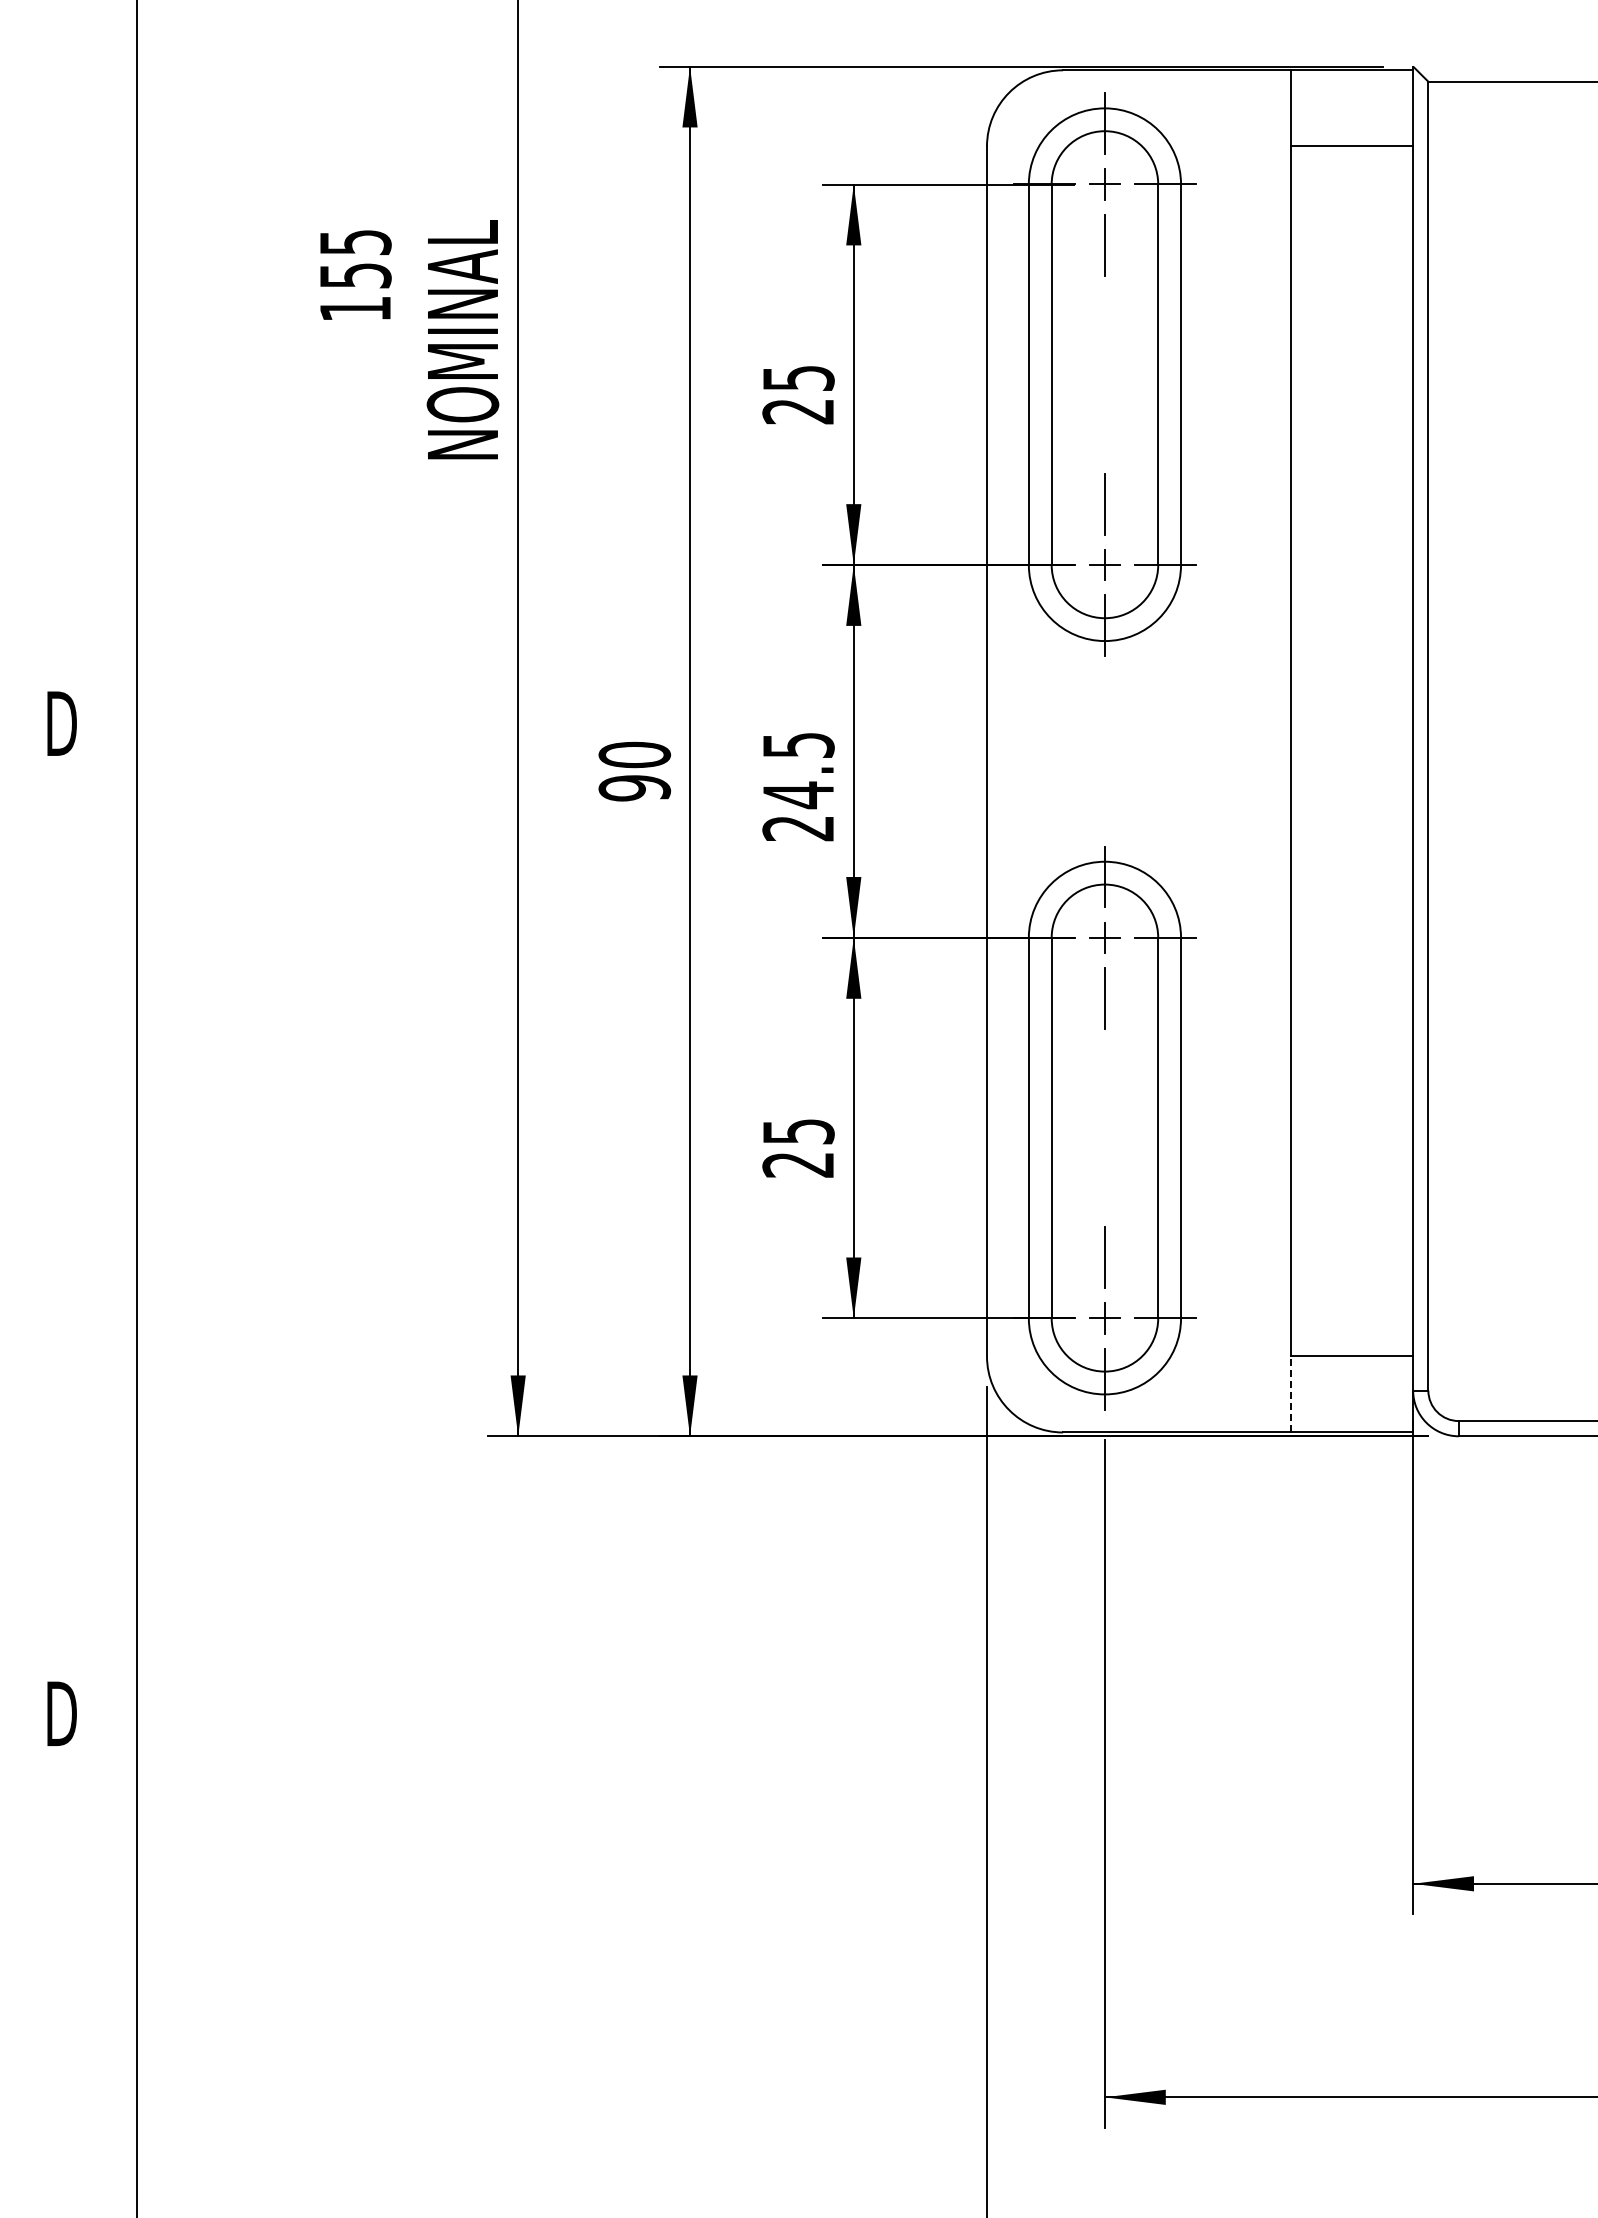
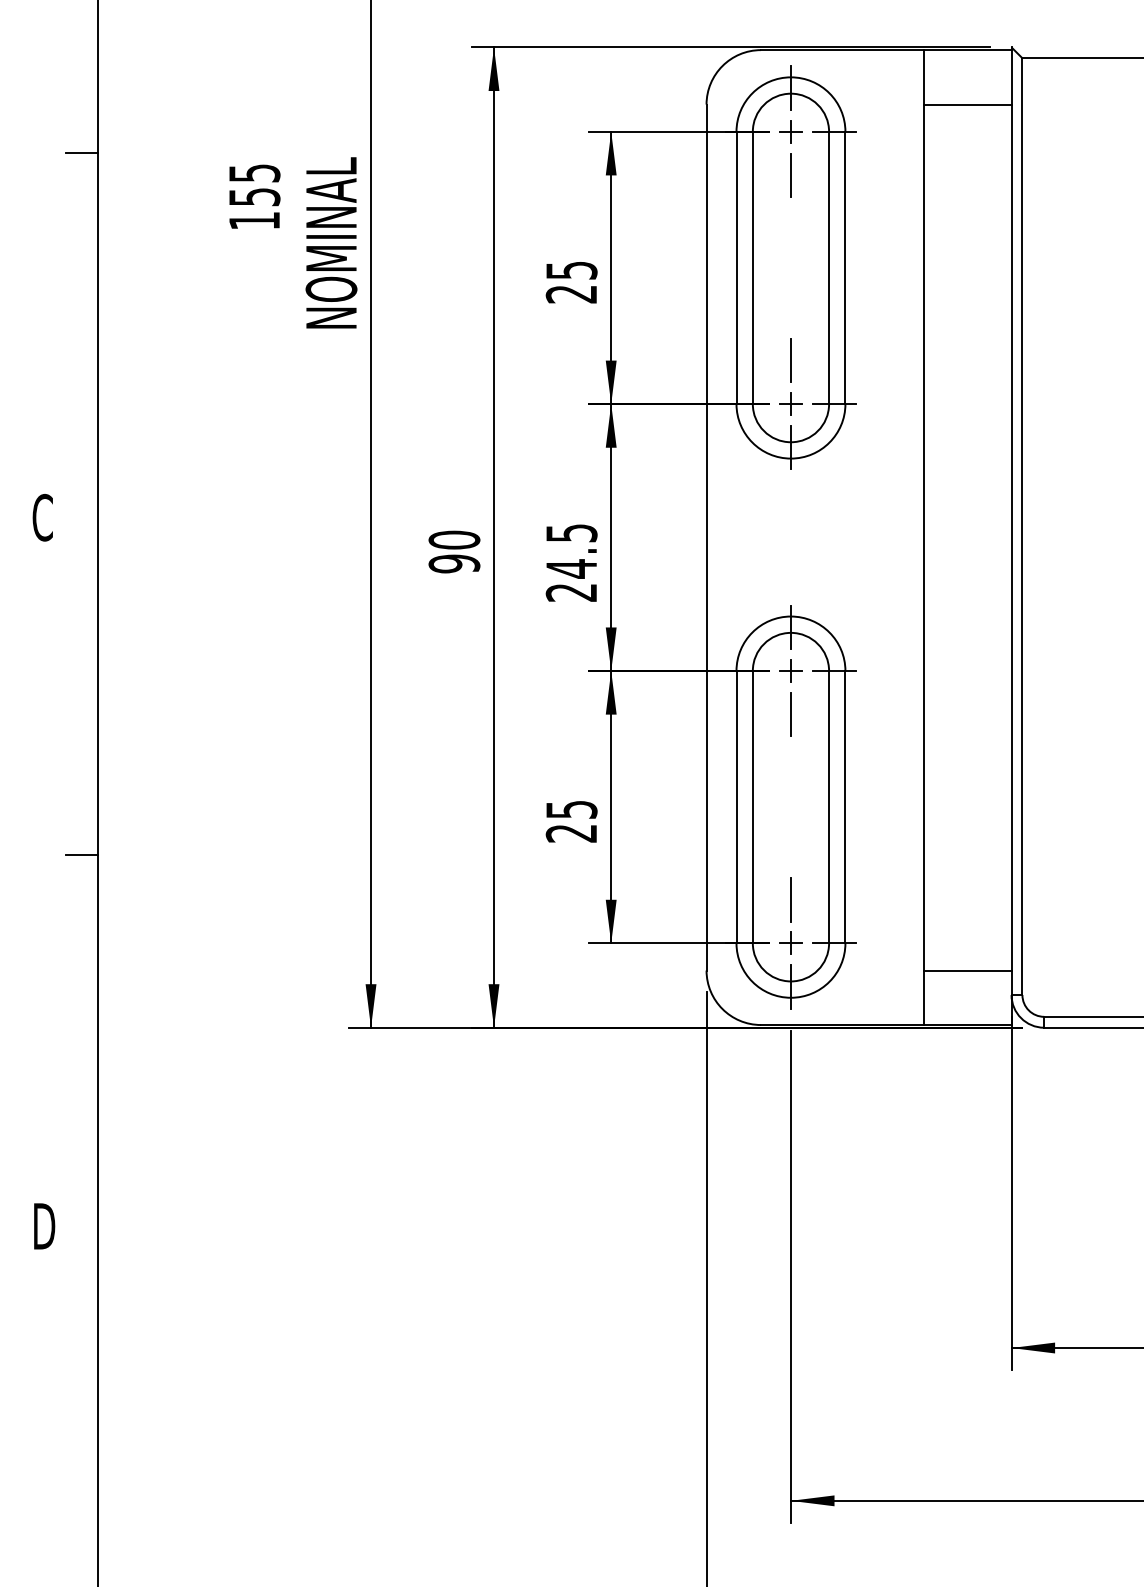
line: (114, 214) -> (82, 153), added
text: (60, 723) -> (43, 517), D -> C
line: (114, 1194) -> (82, 854), added
line: (1291, 1393) -> (924, 997), dashed -> solid

